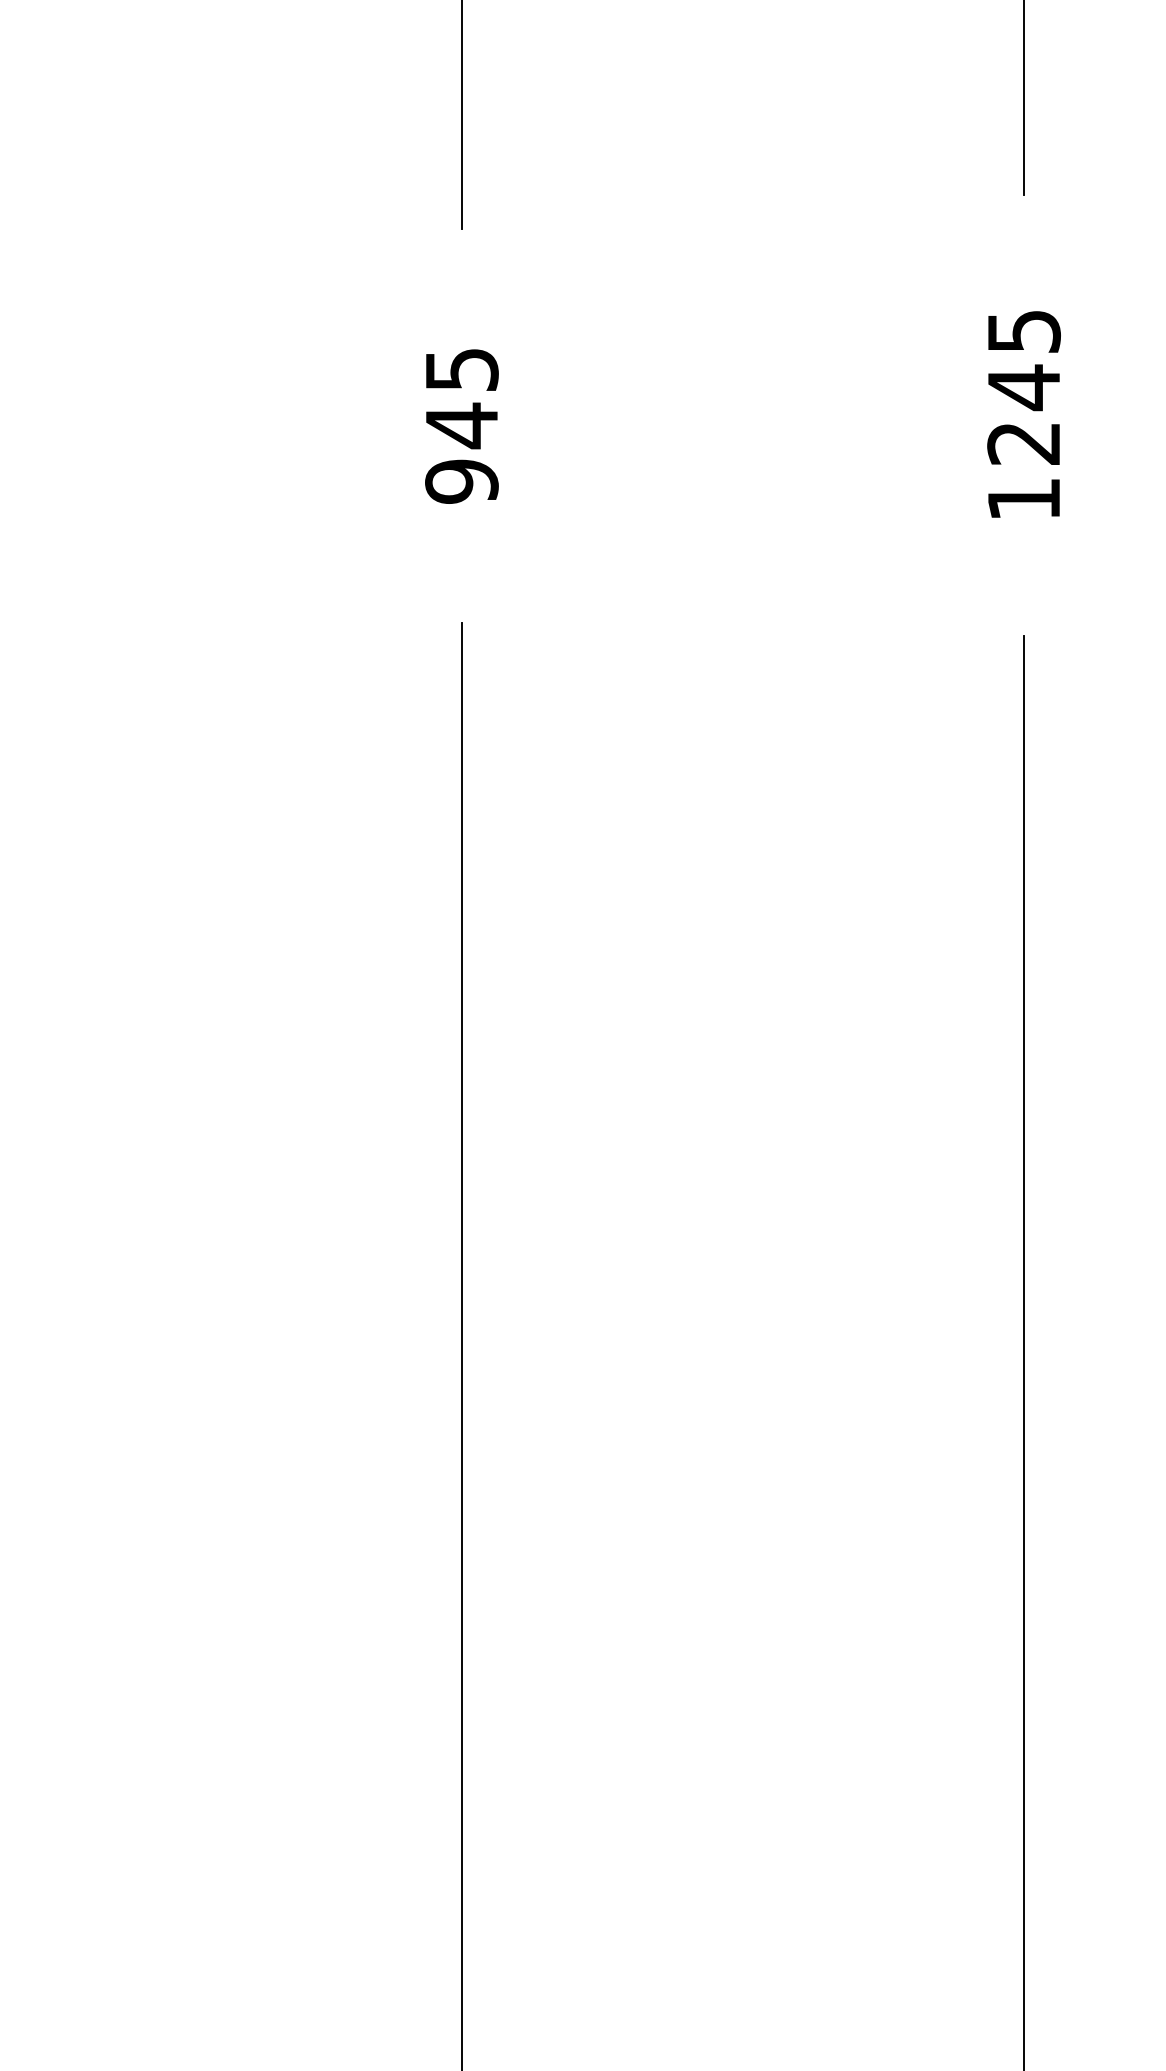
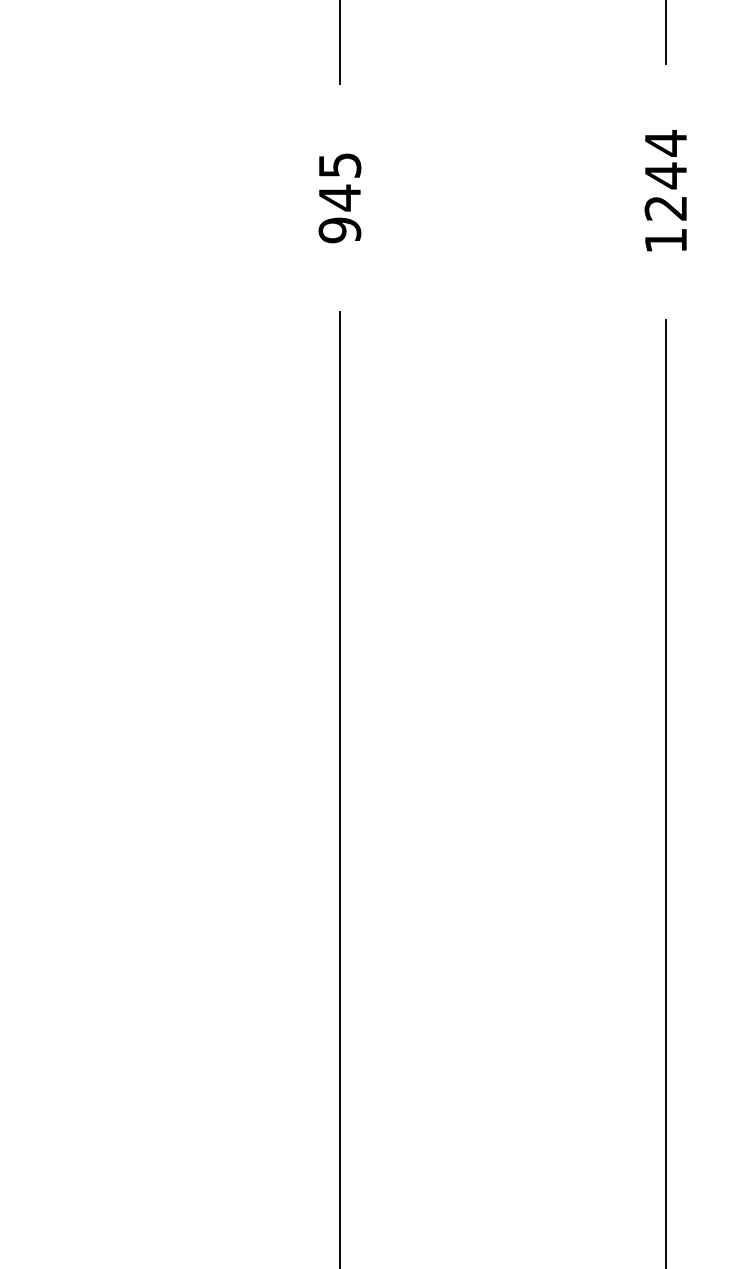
text: (1024, 331) -> (666, 143), 1245 -> 1244

